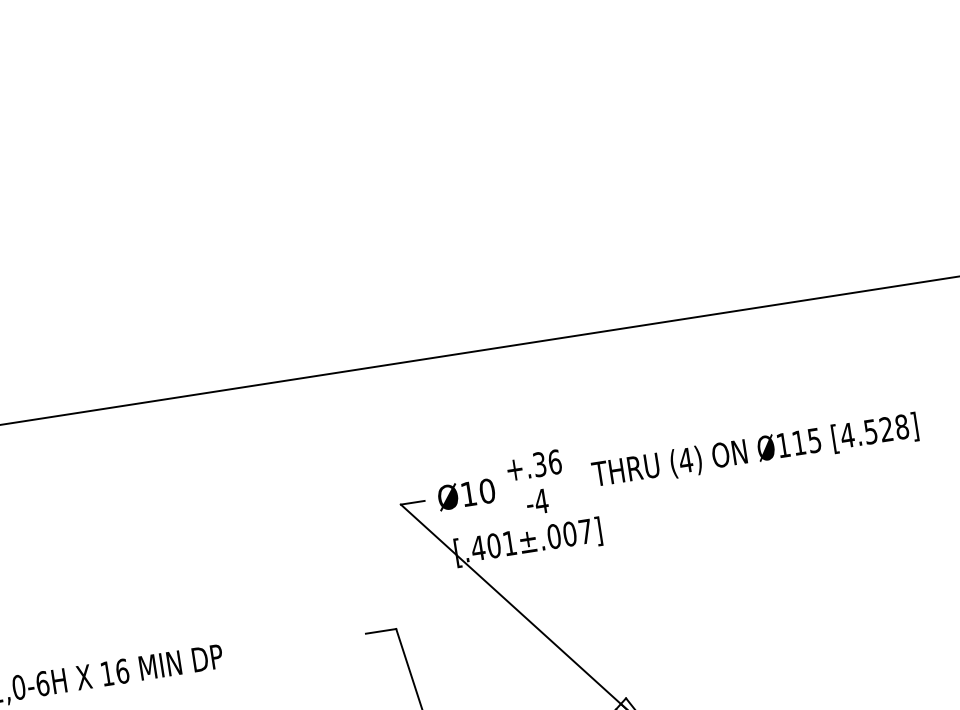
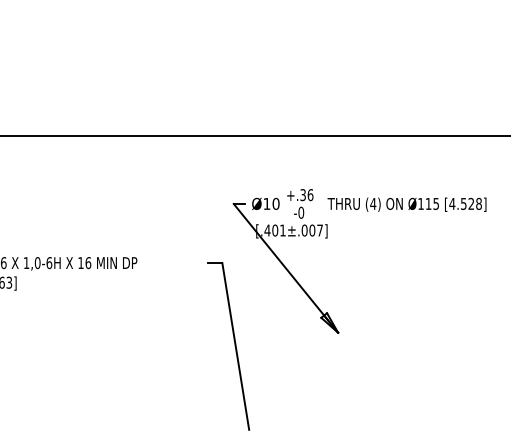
text: (541, 500) -> (301, 212), -4 -> -0

